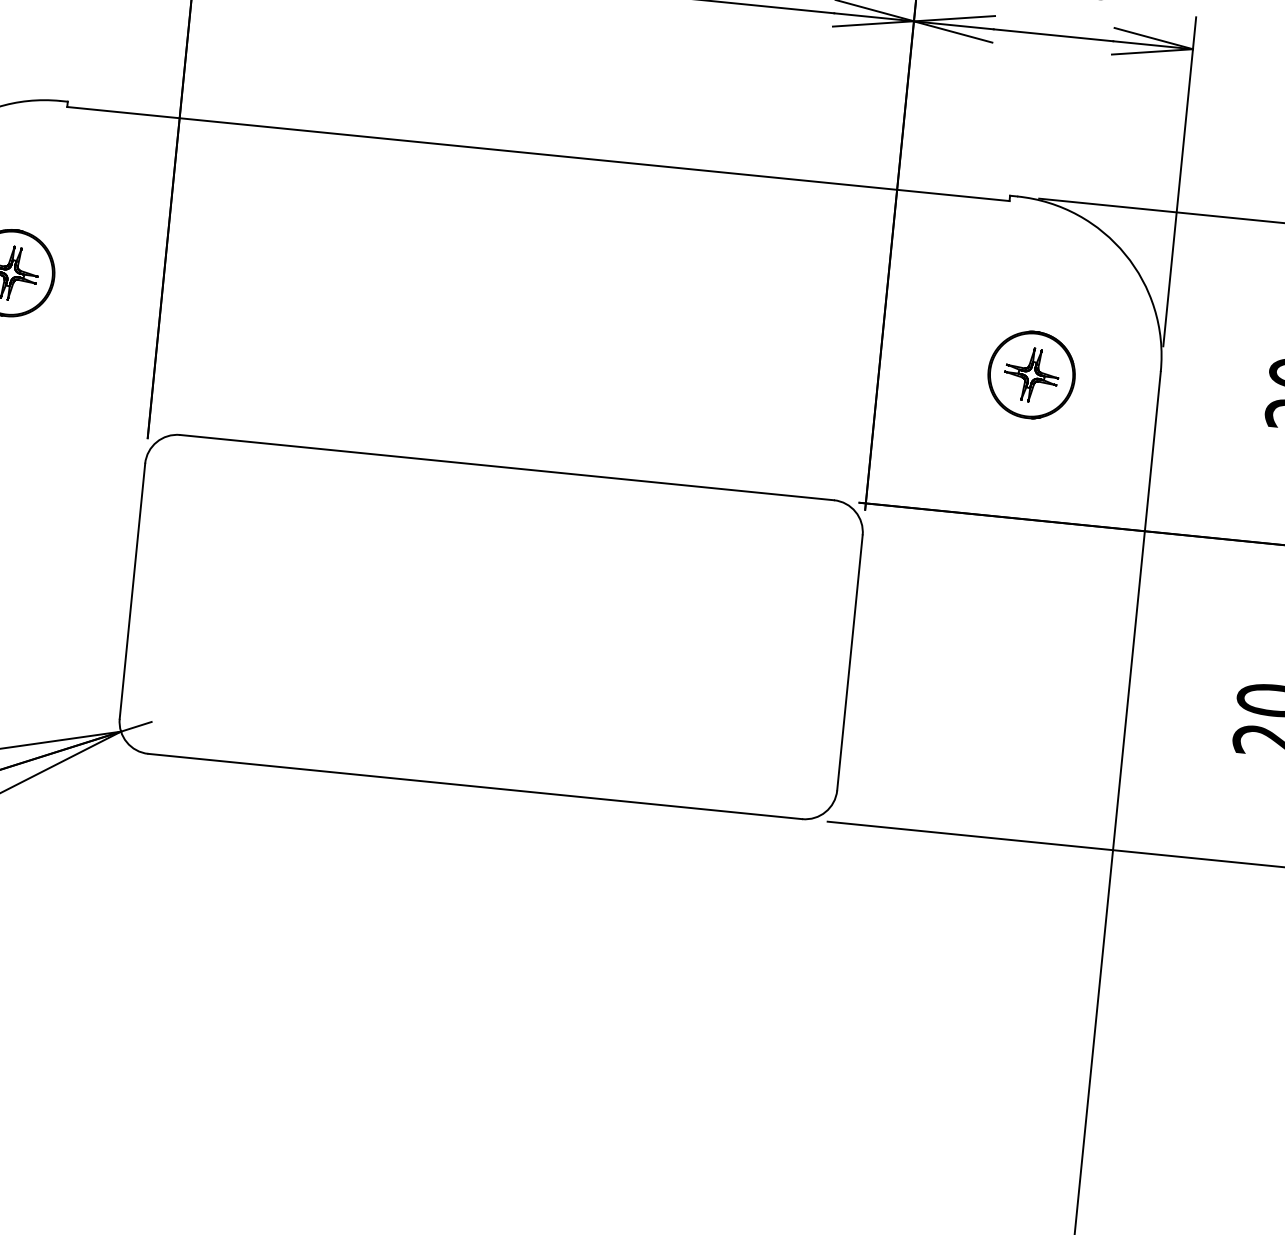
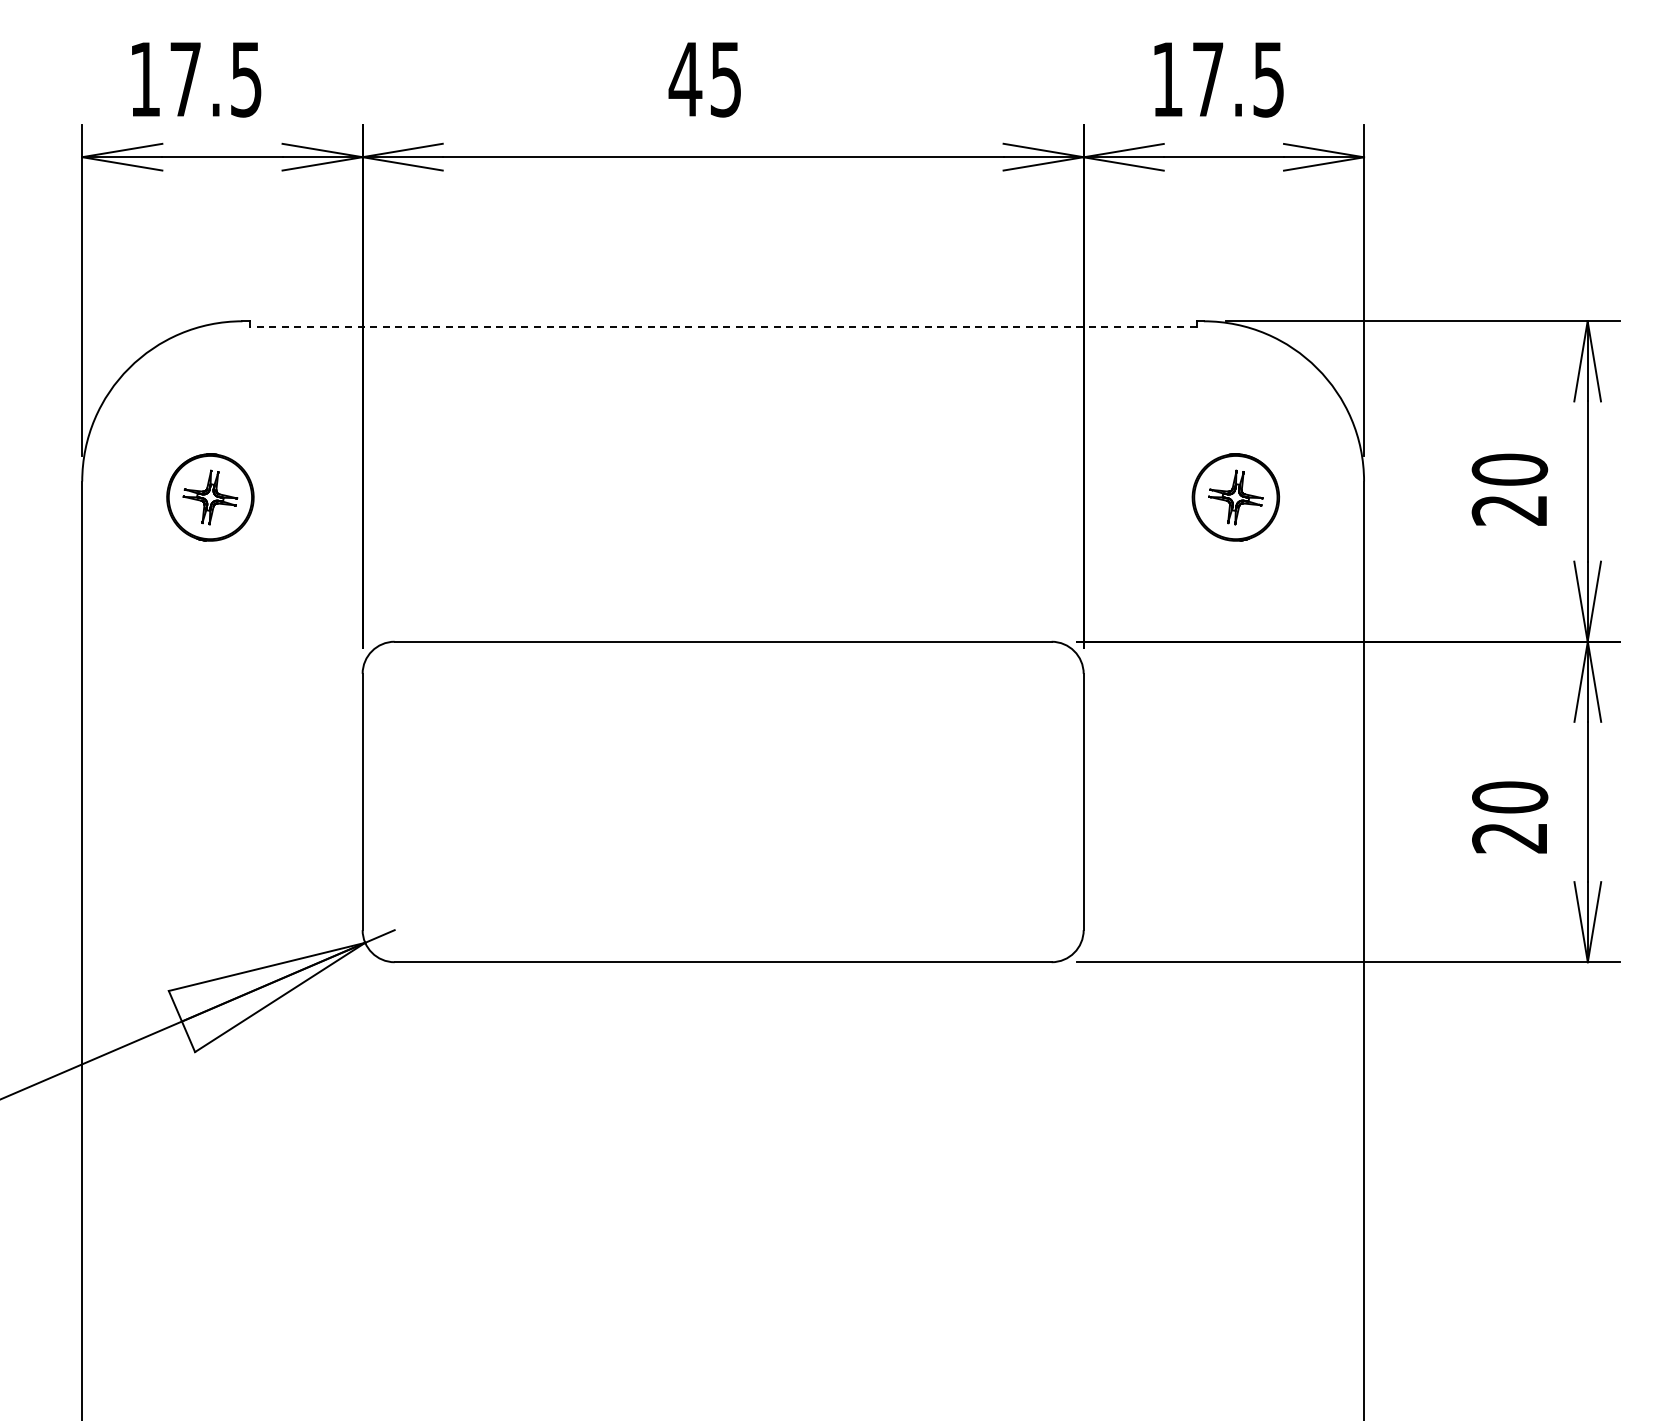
line: (537, 153) -> (722, 326), solid -> dashed

